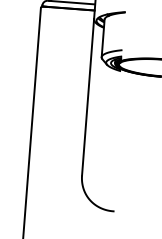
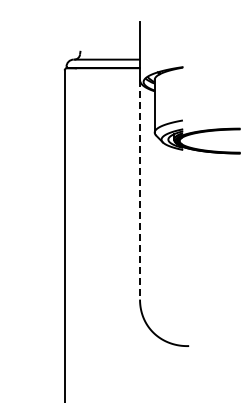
line: (88, 97) -> (140, 189), solid -> dashed

